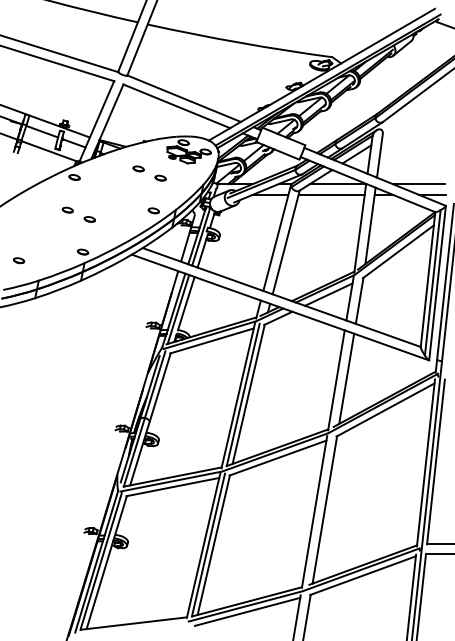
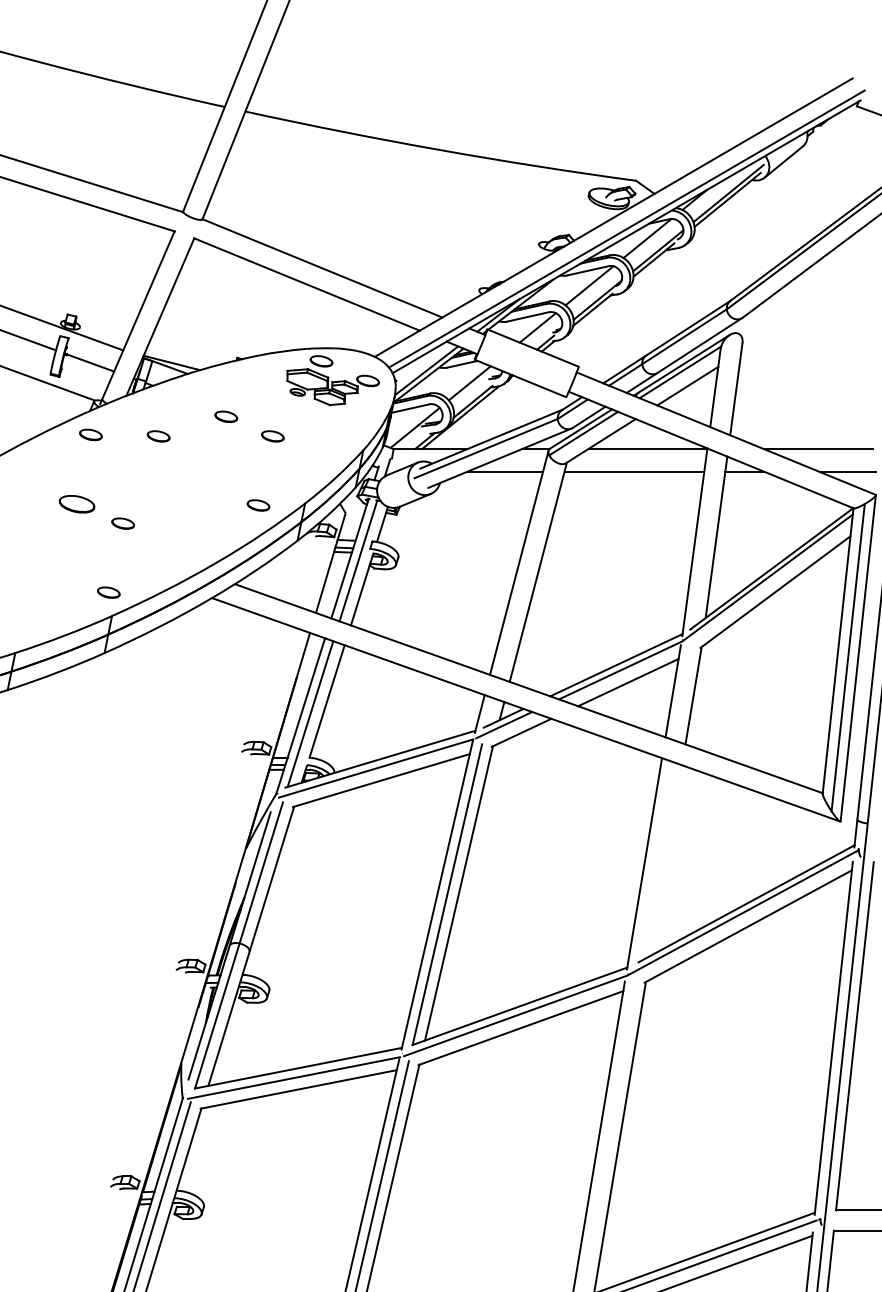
part: (106, 177) -> (158, 434), added
part: (67, 209) -> (75, 502), size x1.6
line: (346, 378) -> (665, 859), removed

